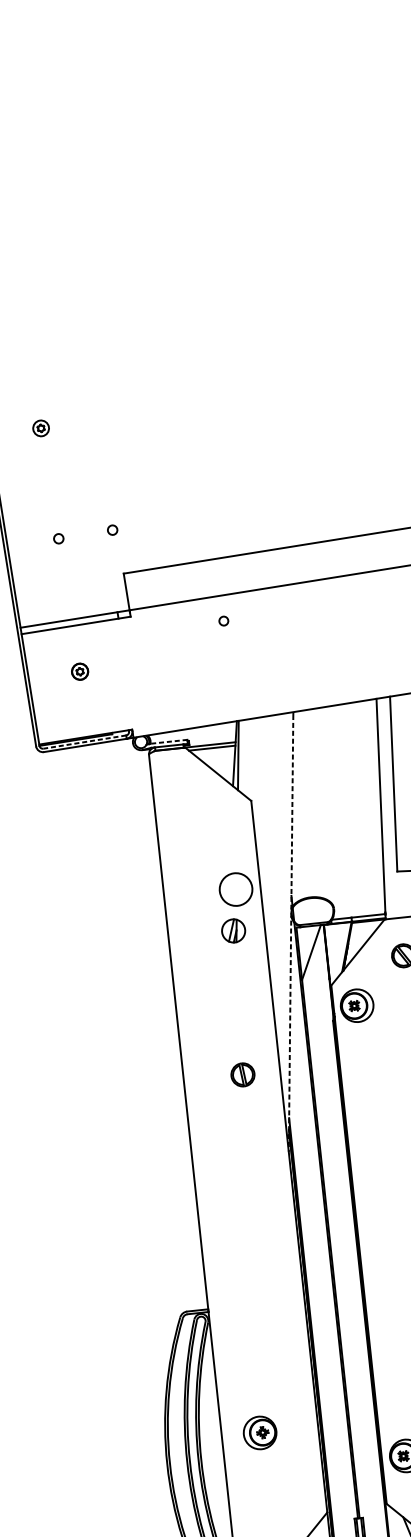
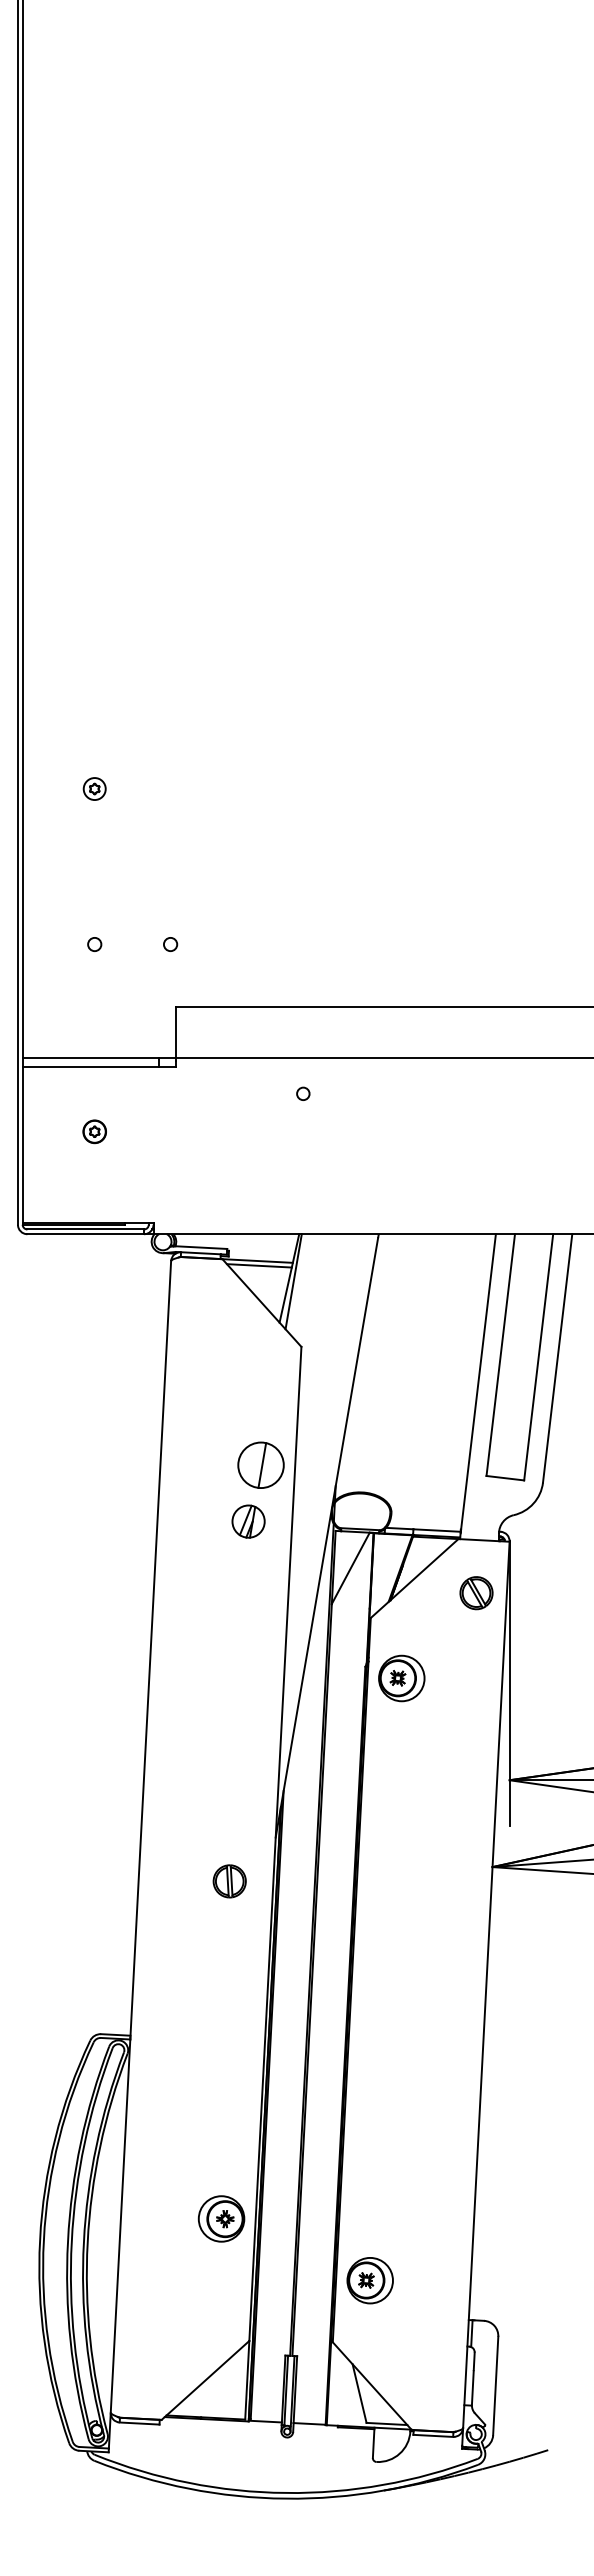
line: (169, 741) -> (202, 1247), dashed -> solid
line: (84, 742) -> (85, 1229), dashed -> solid
line: (237, 889) -> (262, 1465), added
line: (290, 934) -> (326, 1538), dashed -> solid
part: (356, 1005) -> (401, 1678), moved
part: (242, 1075) -> (229, 1881), moved
part: (260, 1432) -> (221, 2218), moved

